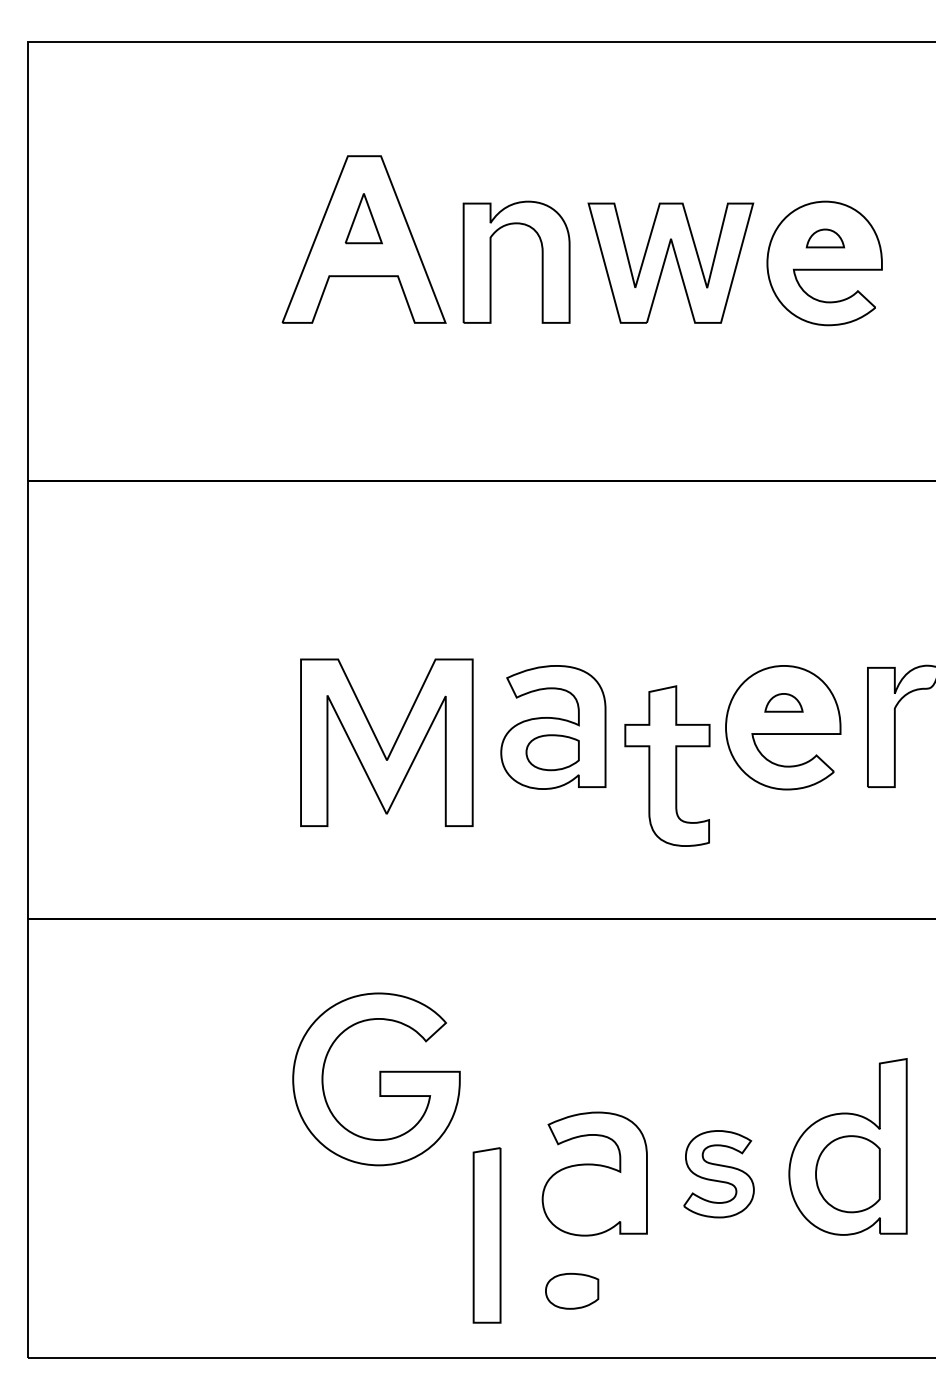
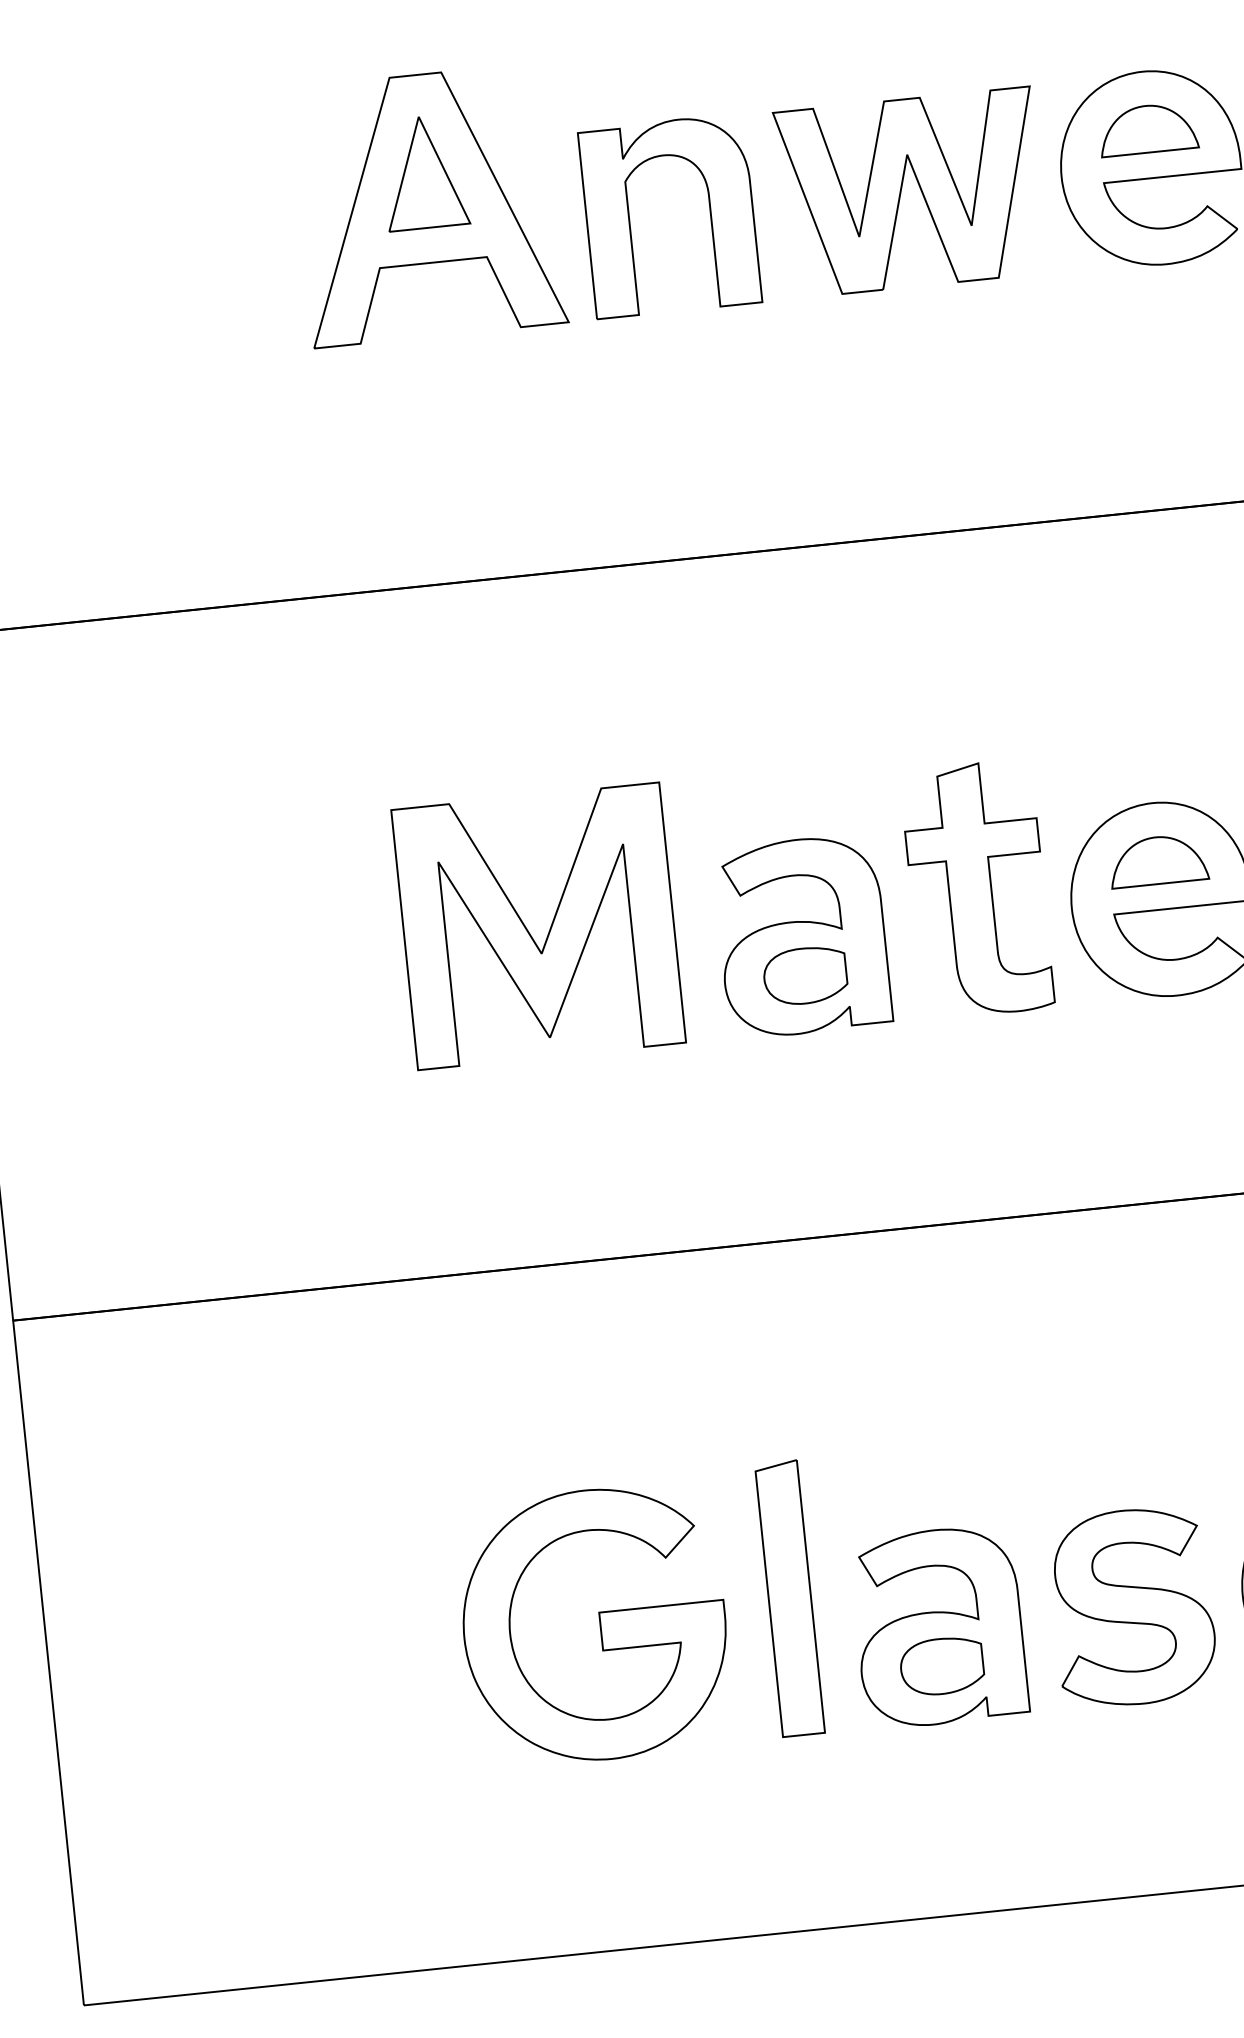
part: (363, 218) -> (423, 172), size x1.43
part: (825, 238) -> (1148, 129), size x1.67
part: (783, 702) -> (1157, 860), size x1.67
part: (380, 744) -> (528, 930), moved
part: (667, 765) -> (977, 888), moved
part: (376, 1079) -> (594, 1625), moved
part: (718, 1173) -> (1132, 1606), size x1.43
part: (486, 1235) -> (789, 1598), moved
part: (572, 1290) -> (942, 1665), moved

